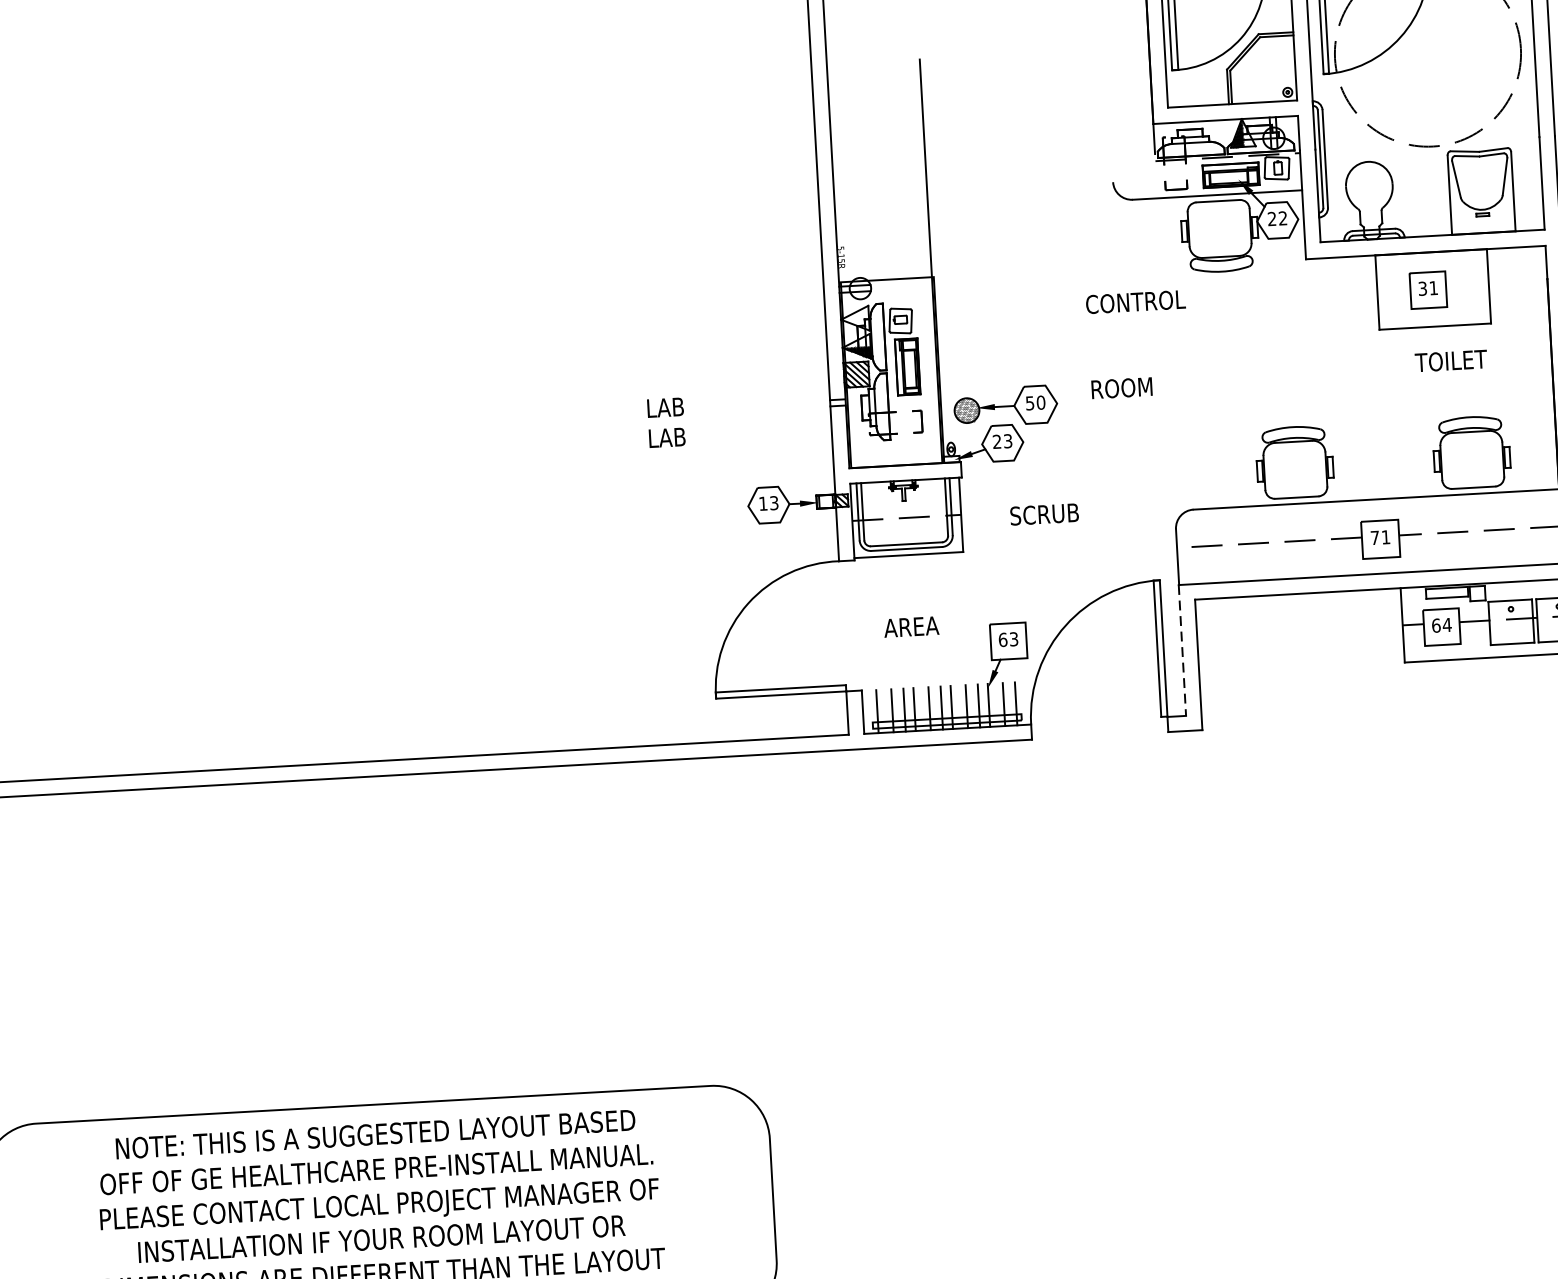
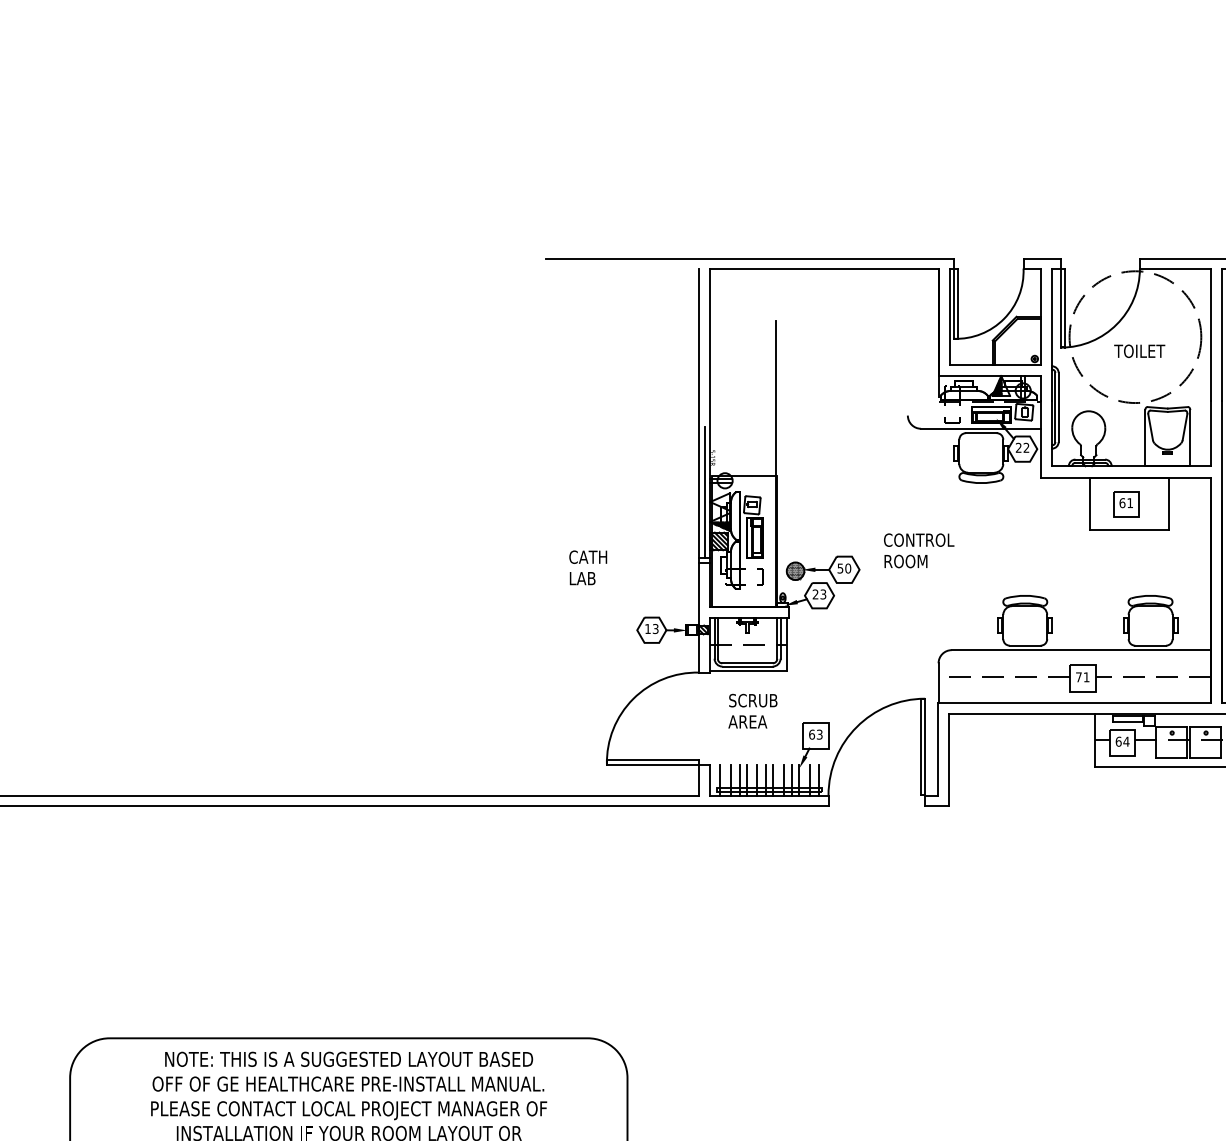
text: (1422, 289) -> (1122, 503), 31 -> 61
text: (1136, 301) -> (919, 539), moved
line: (832, 306) -> (704, 492), added
text: (1450, 359) -> (1139, 350), moved
text: (673, 406) -> (588, 556), LAB -> CATH
text: (1044, 514) -> (753, 700), moved
line: (1182, 650) -> (938, 749), dashed -> solid

